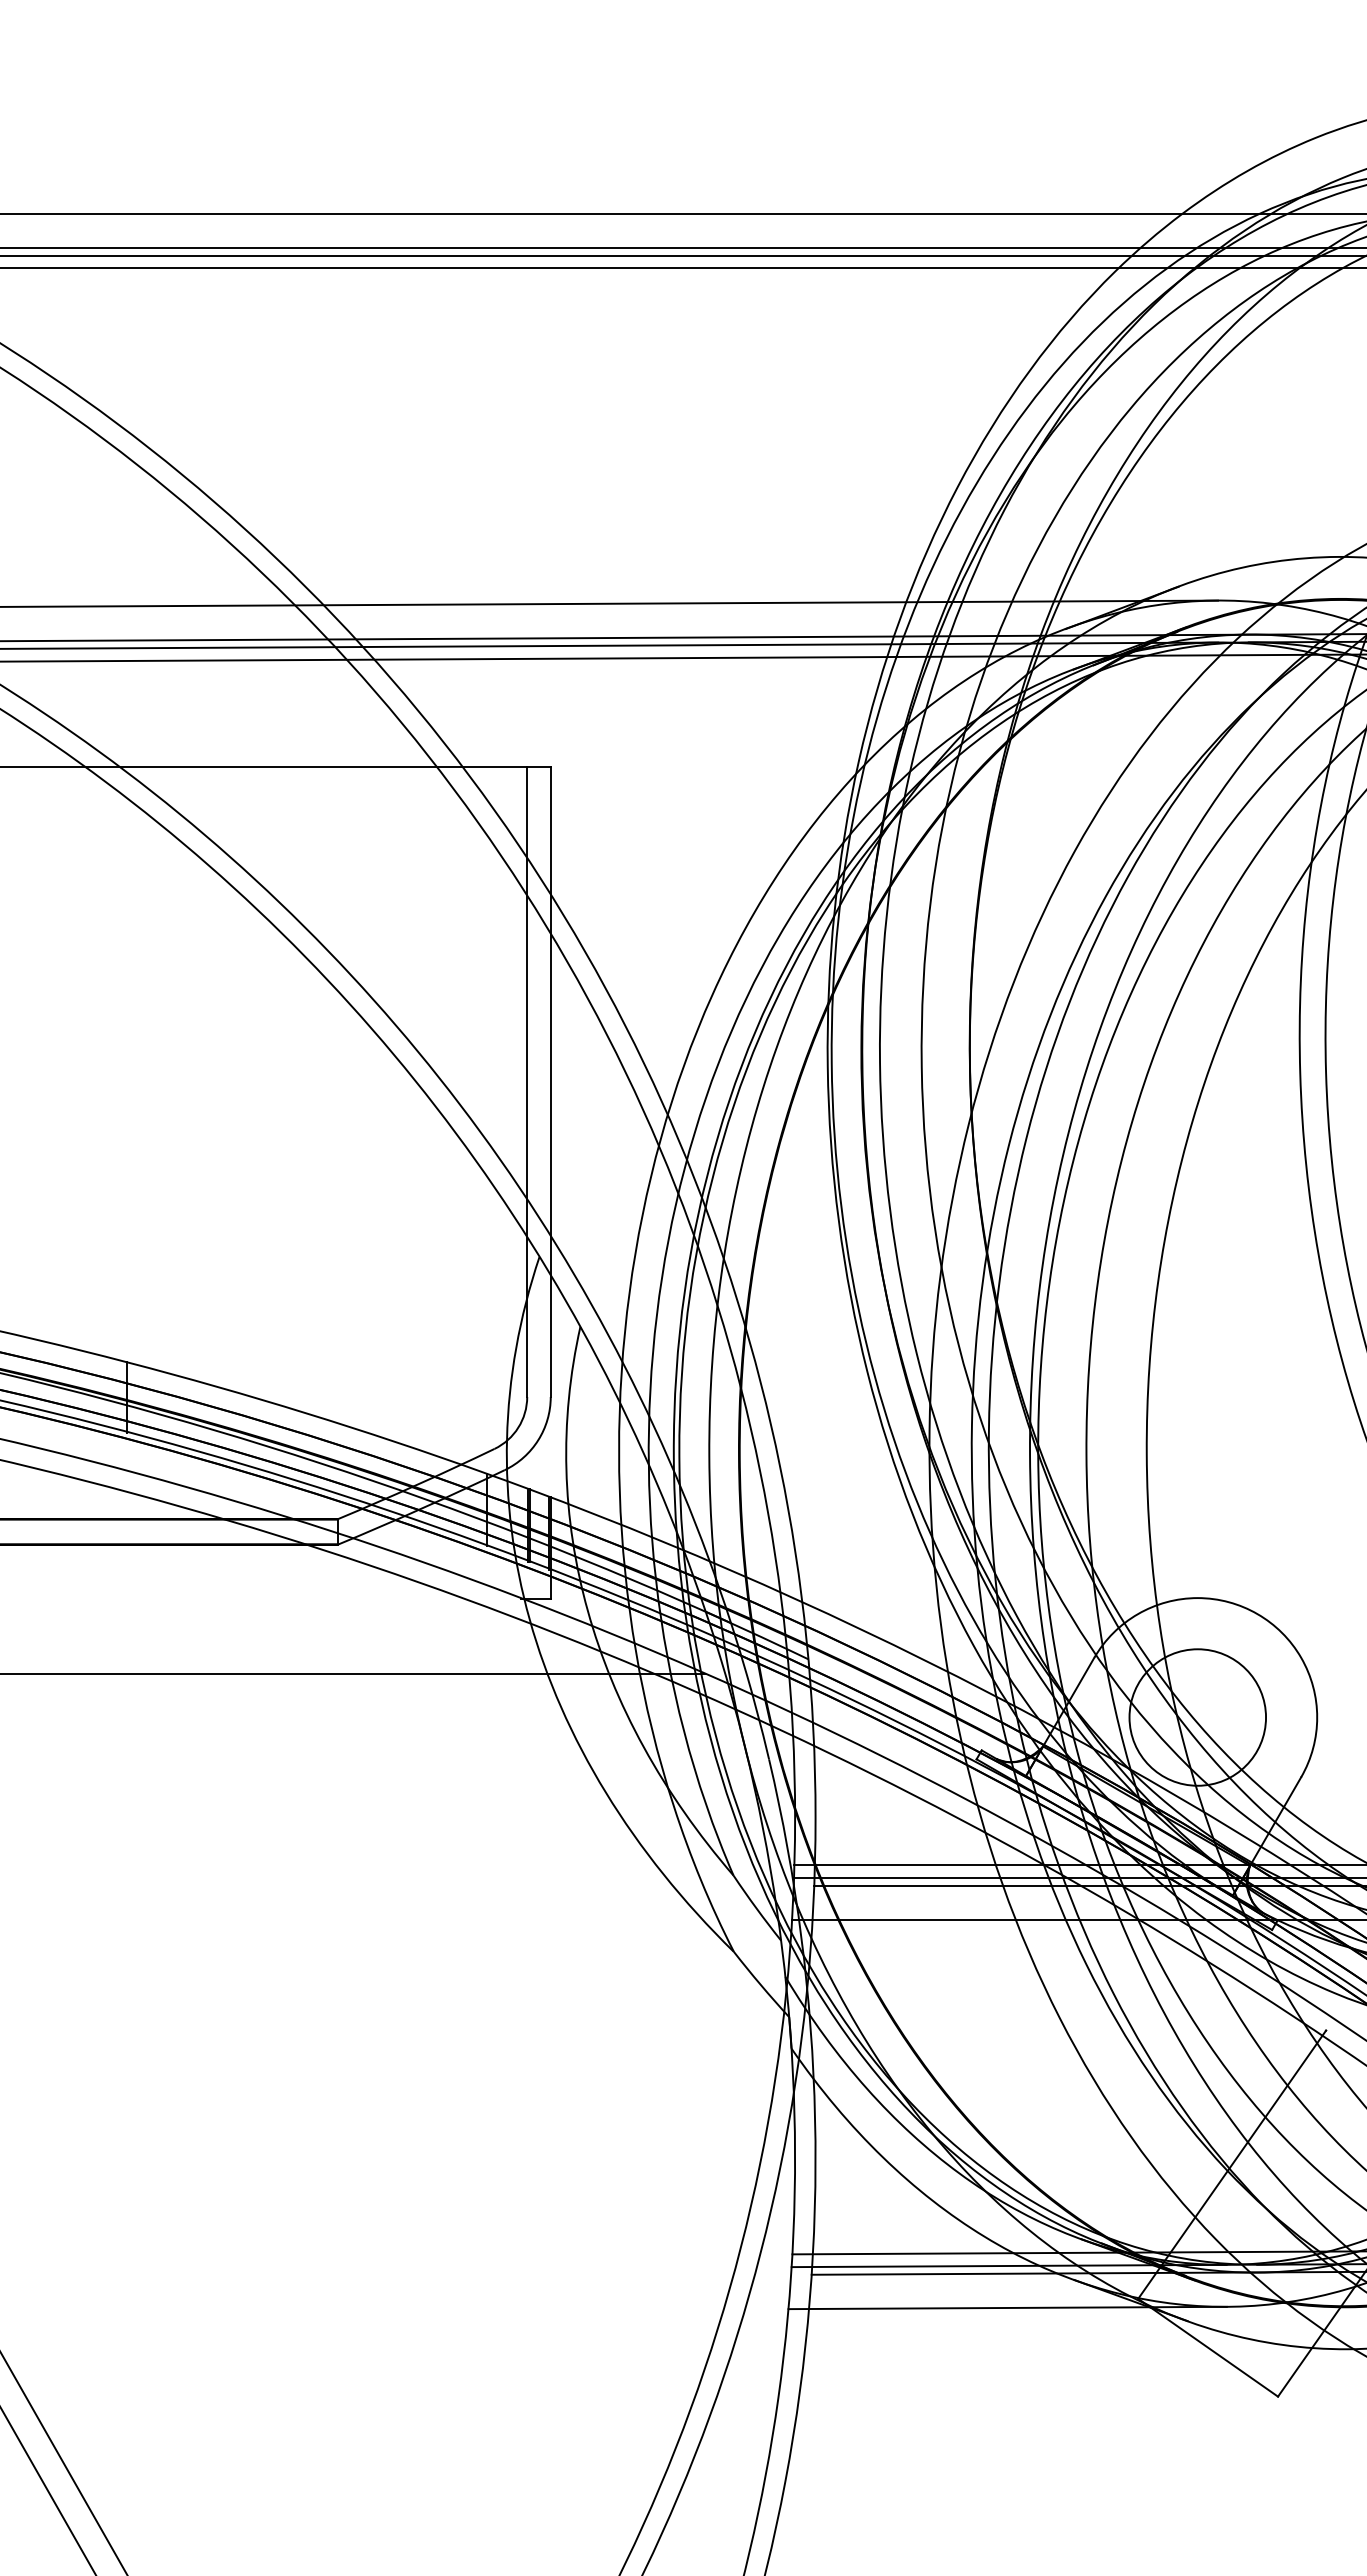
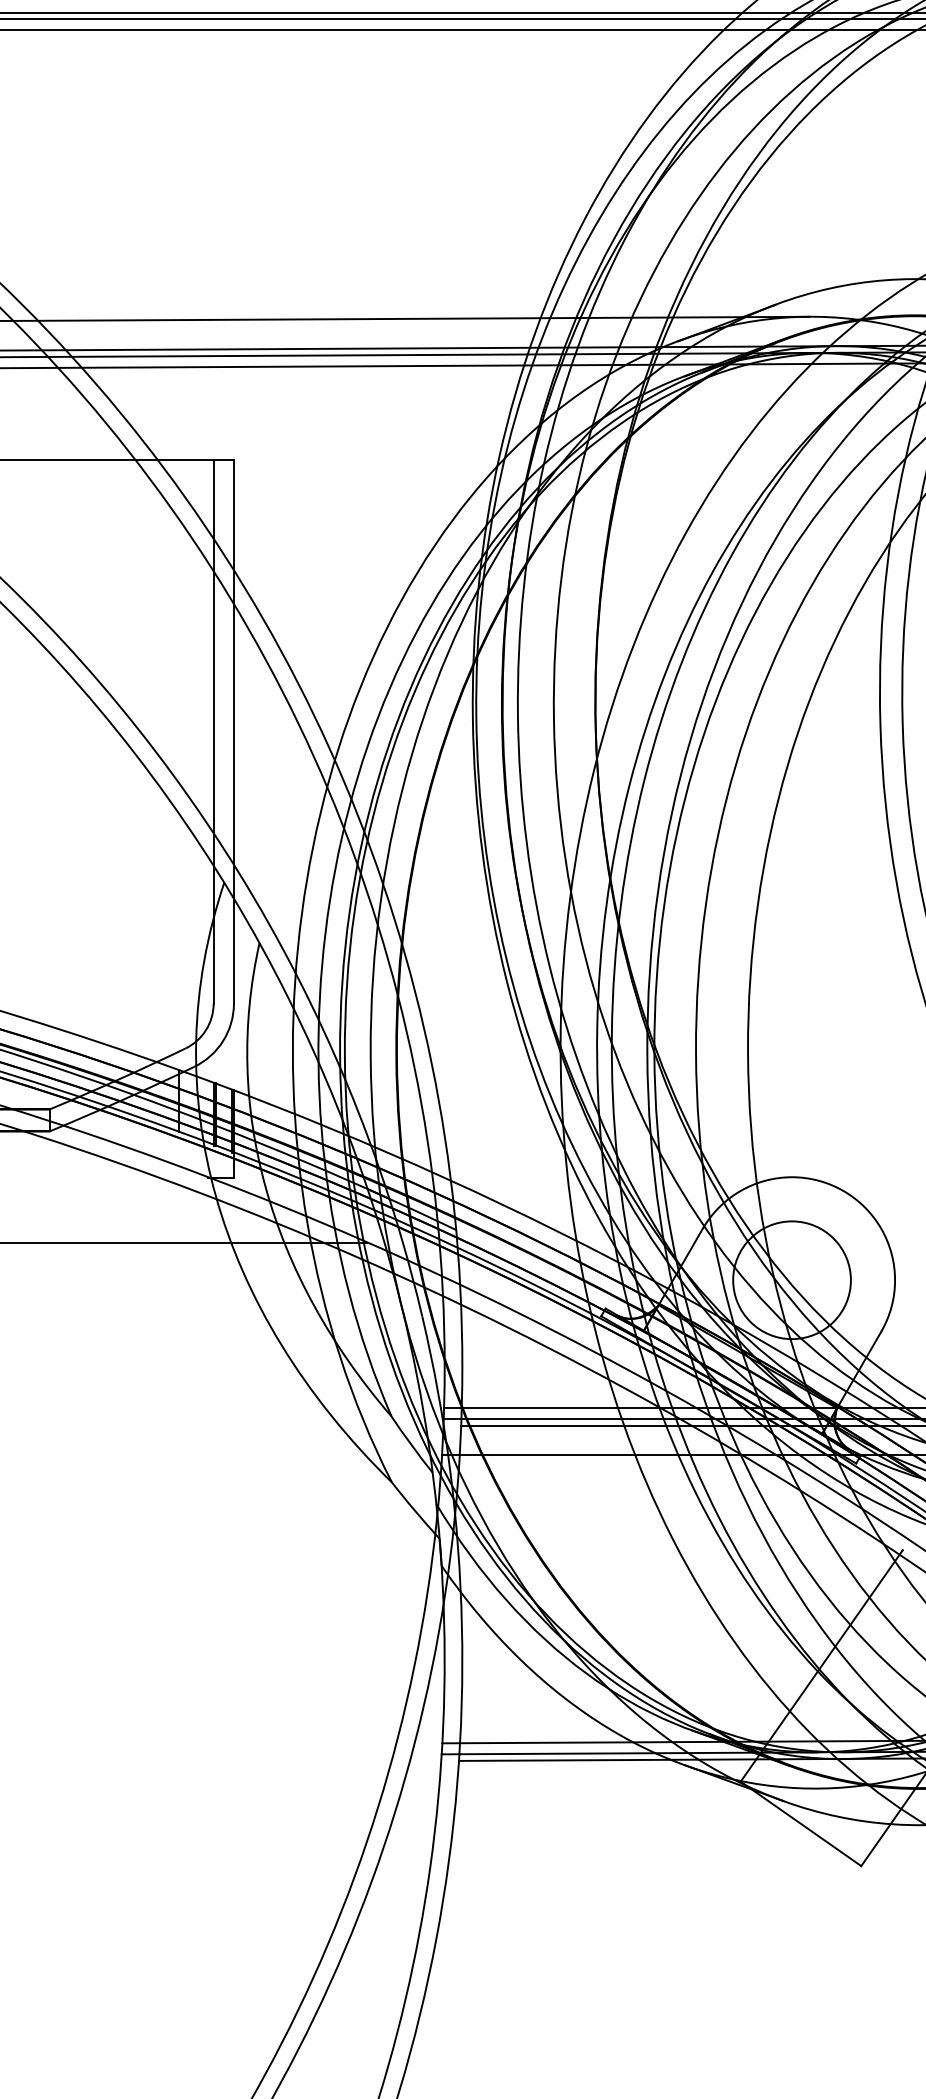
line: (1007, 2307) -> (627, 1789), removed

